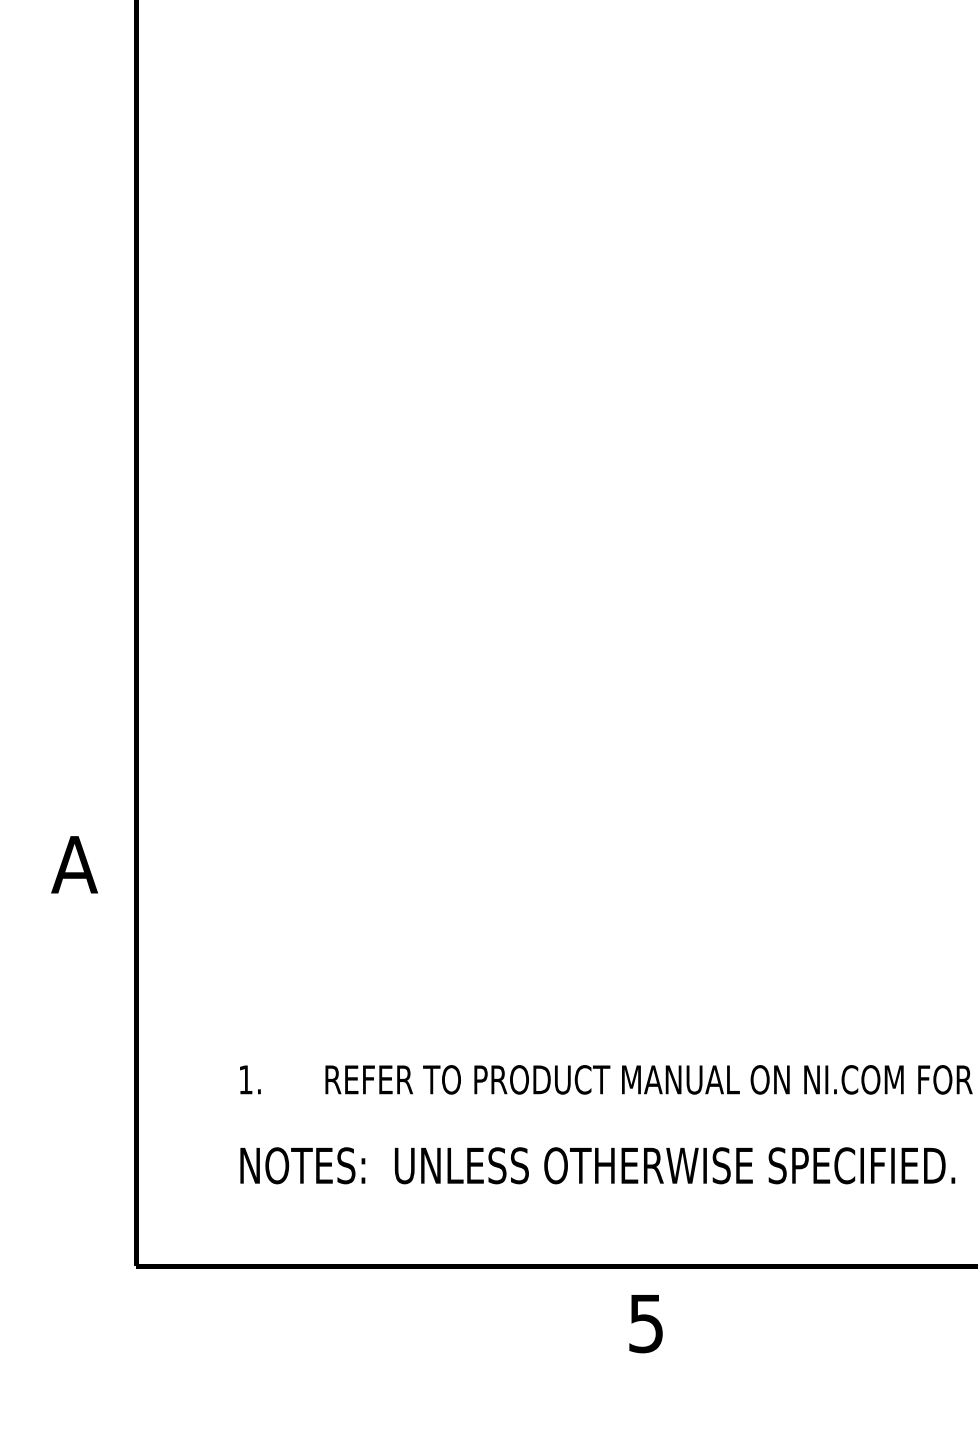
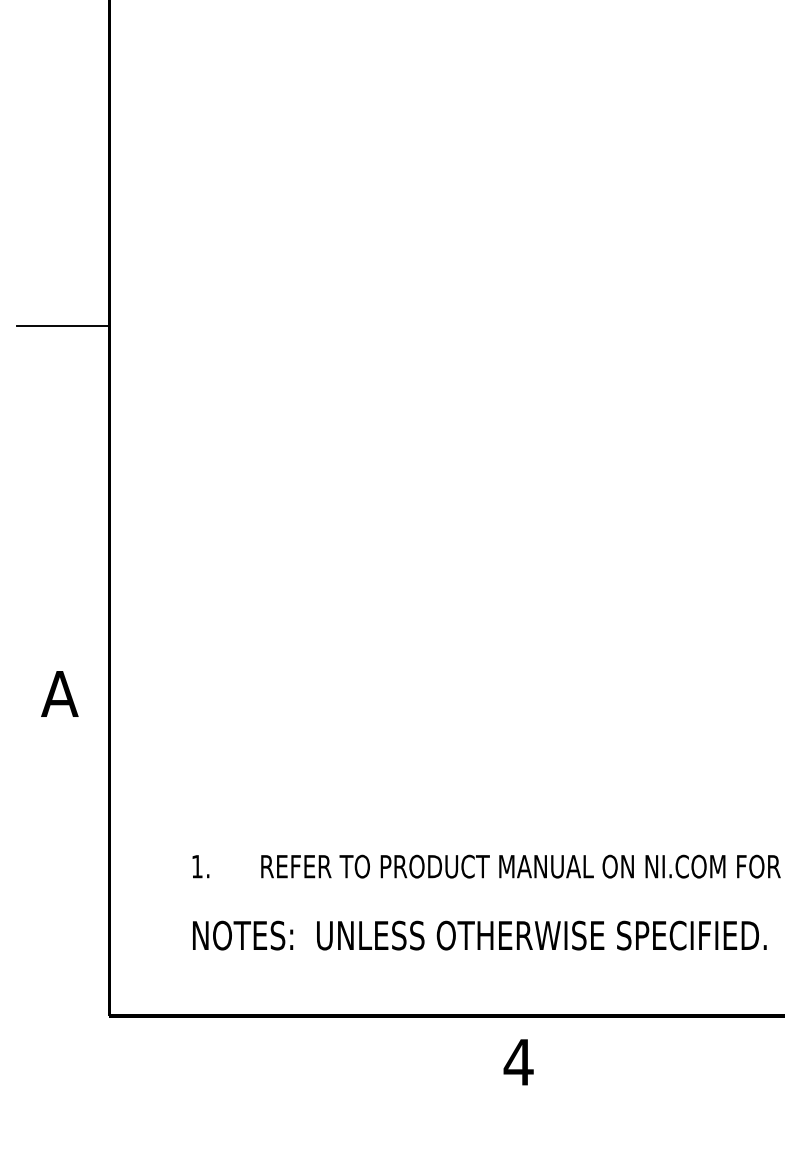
line: (78, 406) -> (62, 326), added
text: (645, 1324) -> (518, 1063), 5 -> 4

